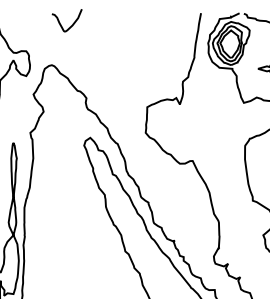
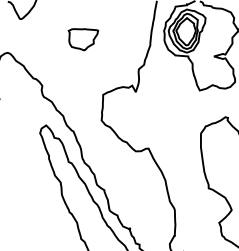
part: (127, 51) -> (83, 39), added

